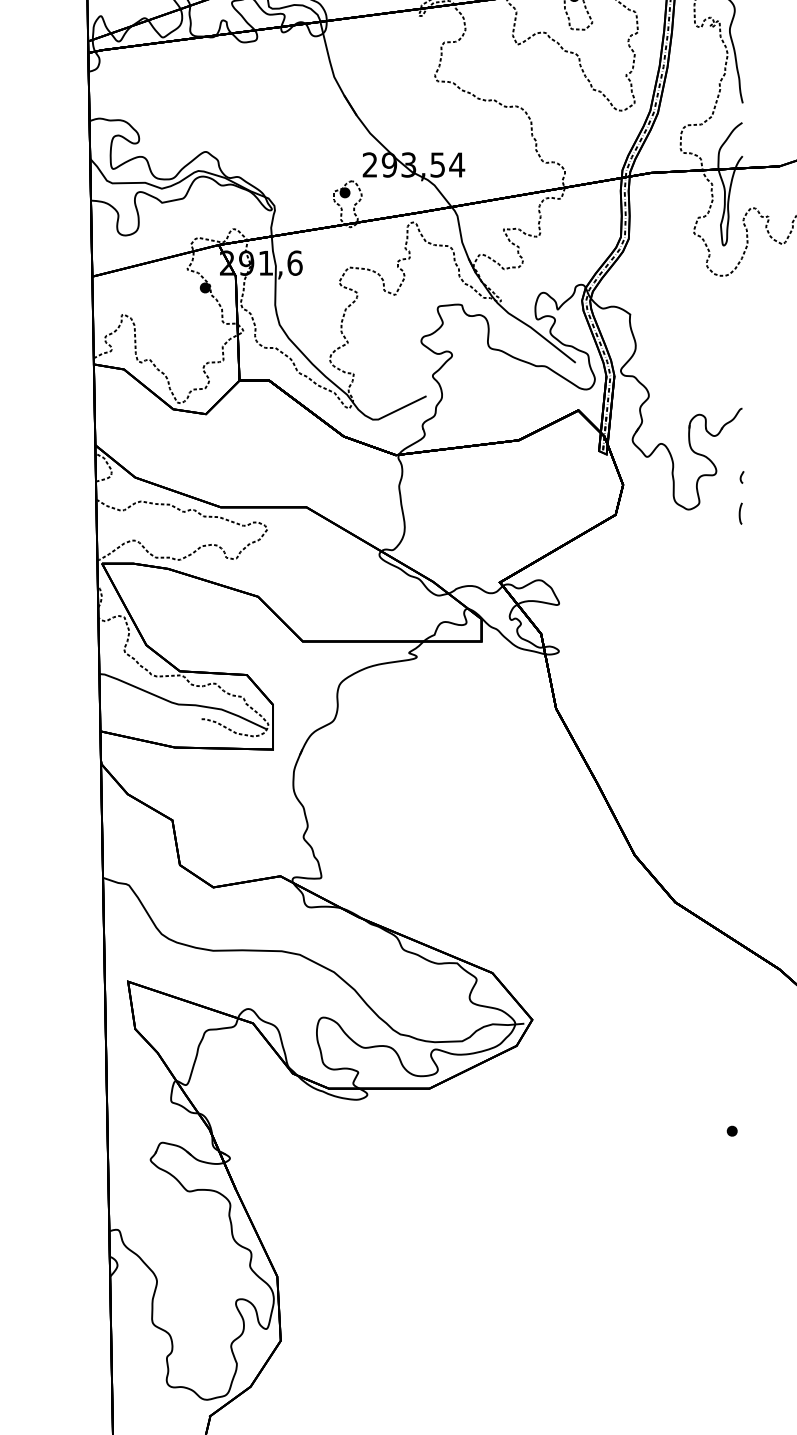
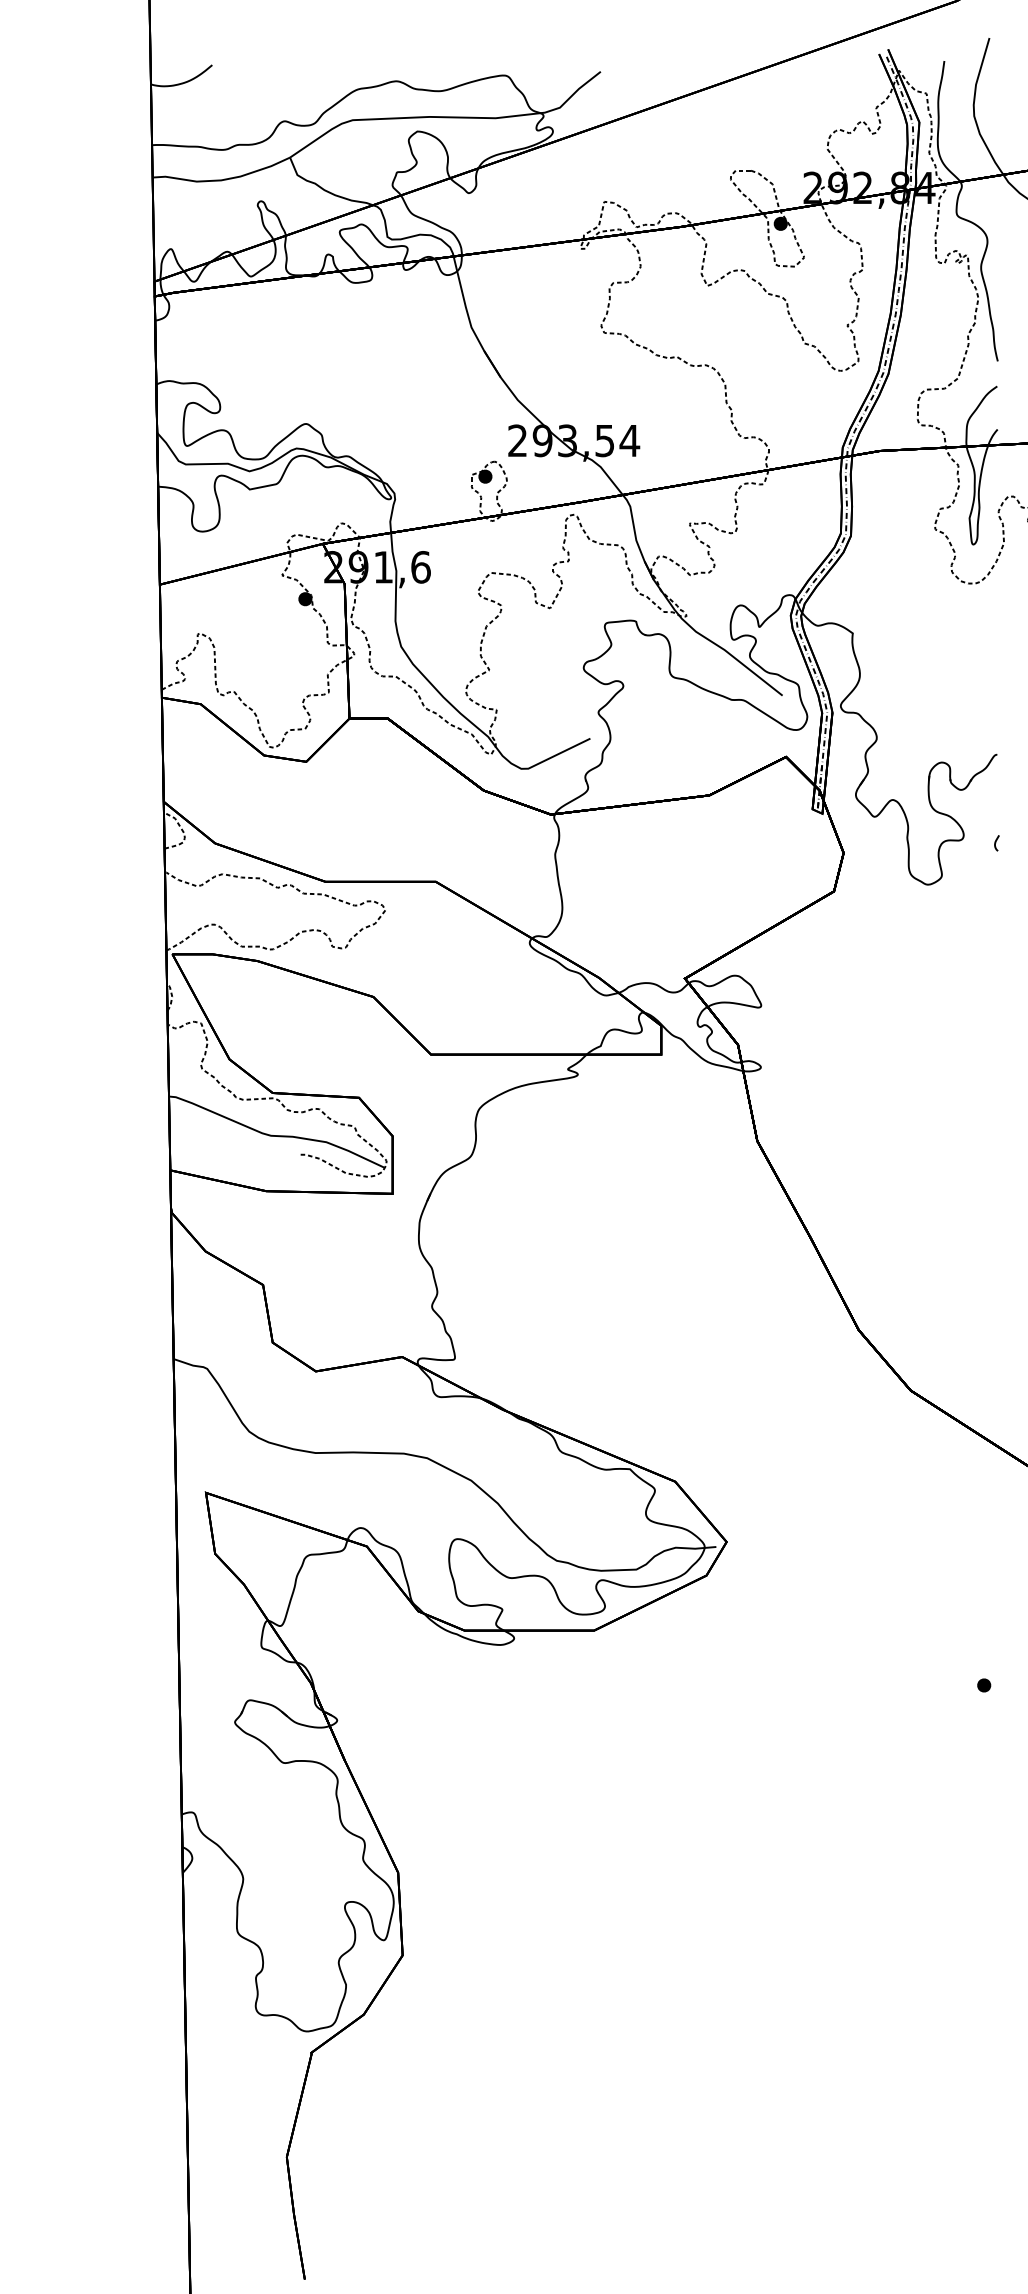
curve: (740, 514) -> (994, 890), removed

